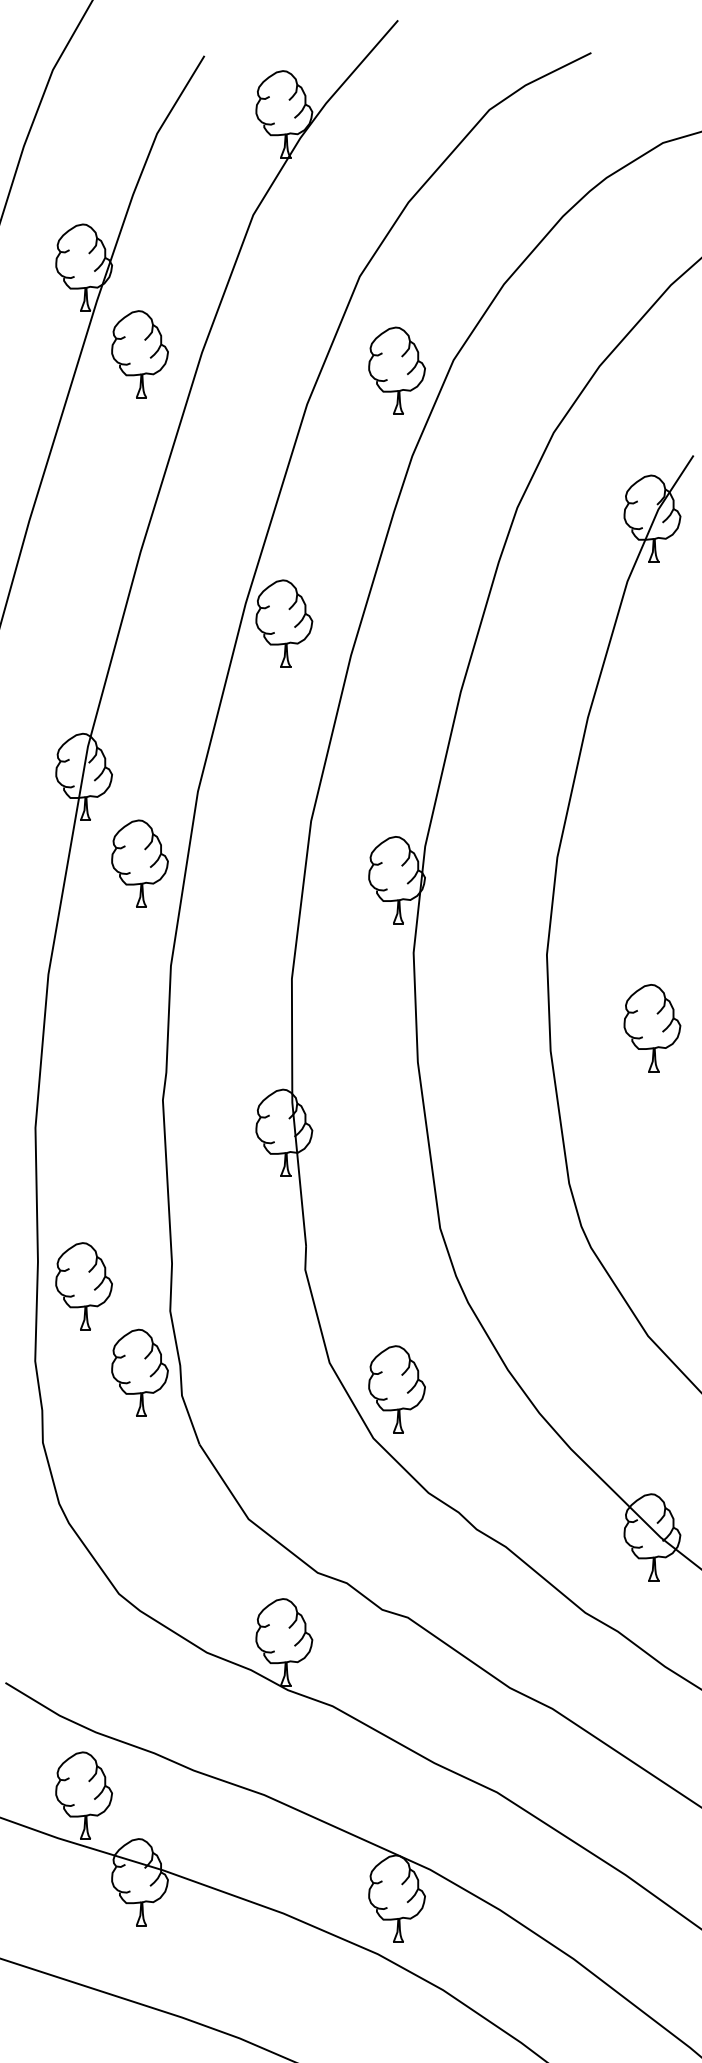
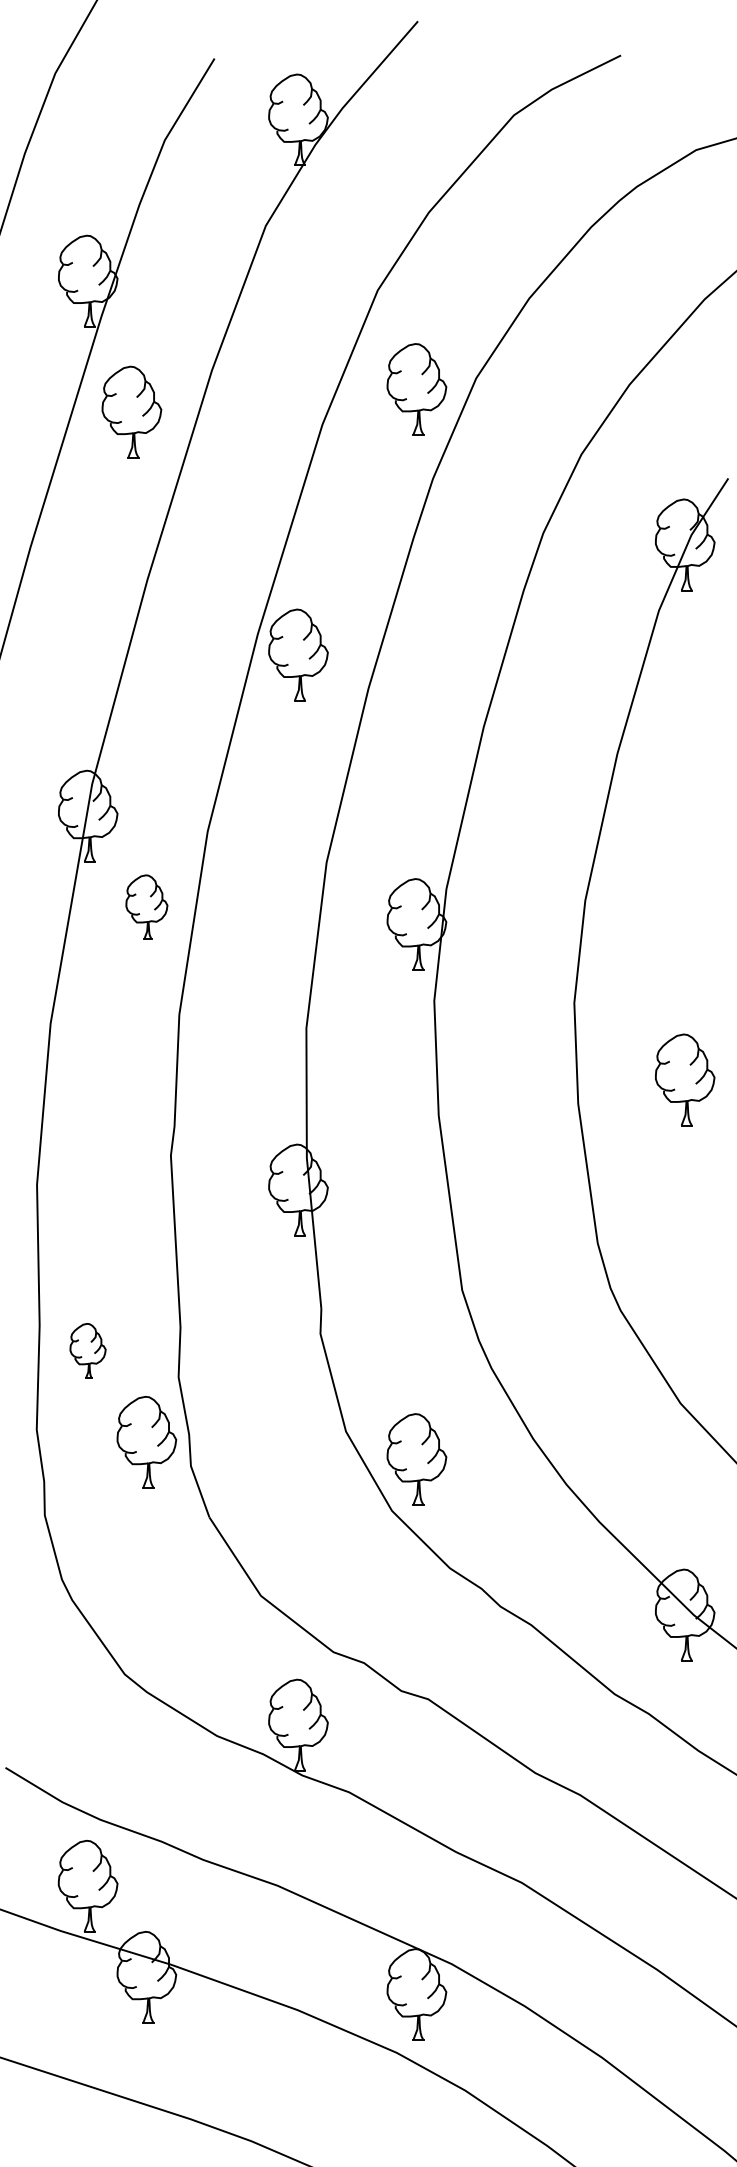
part: (139, 353) -> (131, 411), moved
part: (139, 863) -> (146, 906), size x0.7
part: (83, 1285) -> (87, 1350), size x0.6

